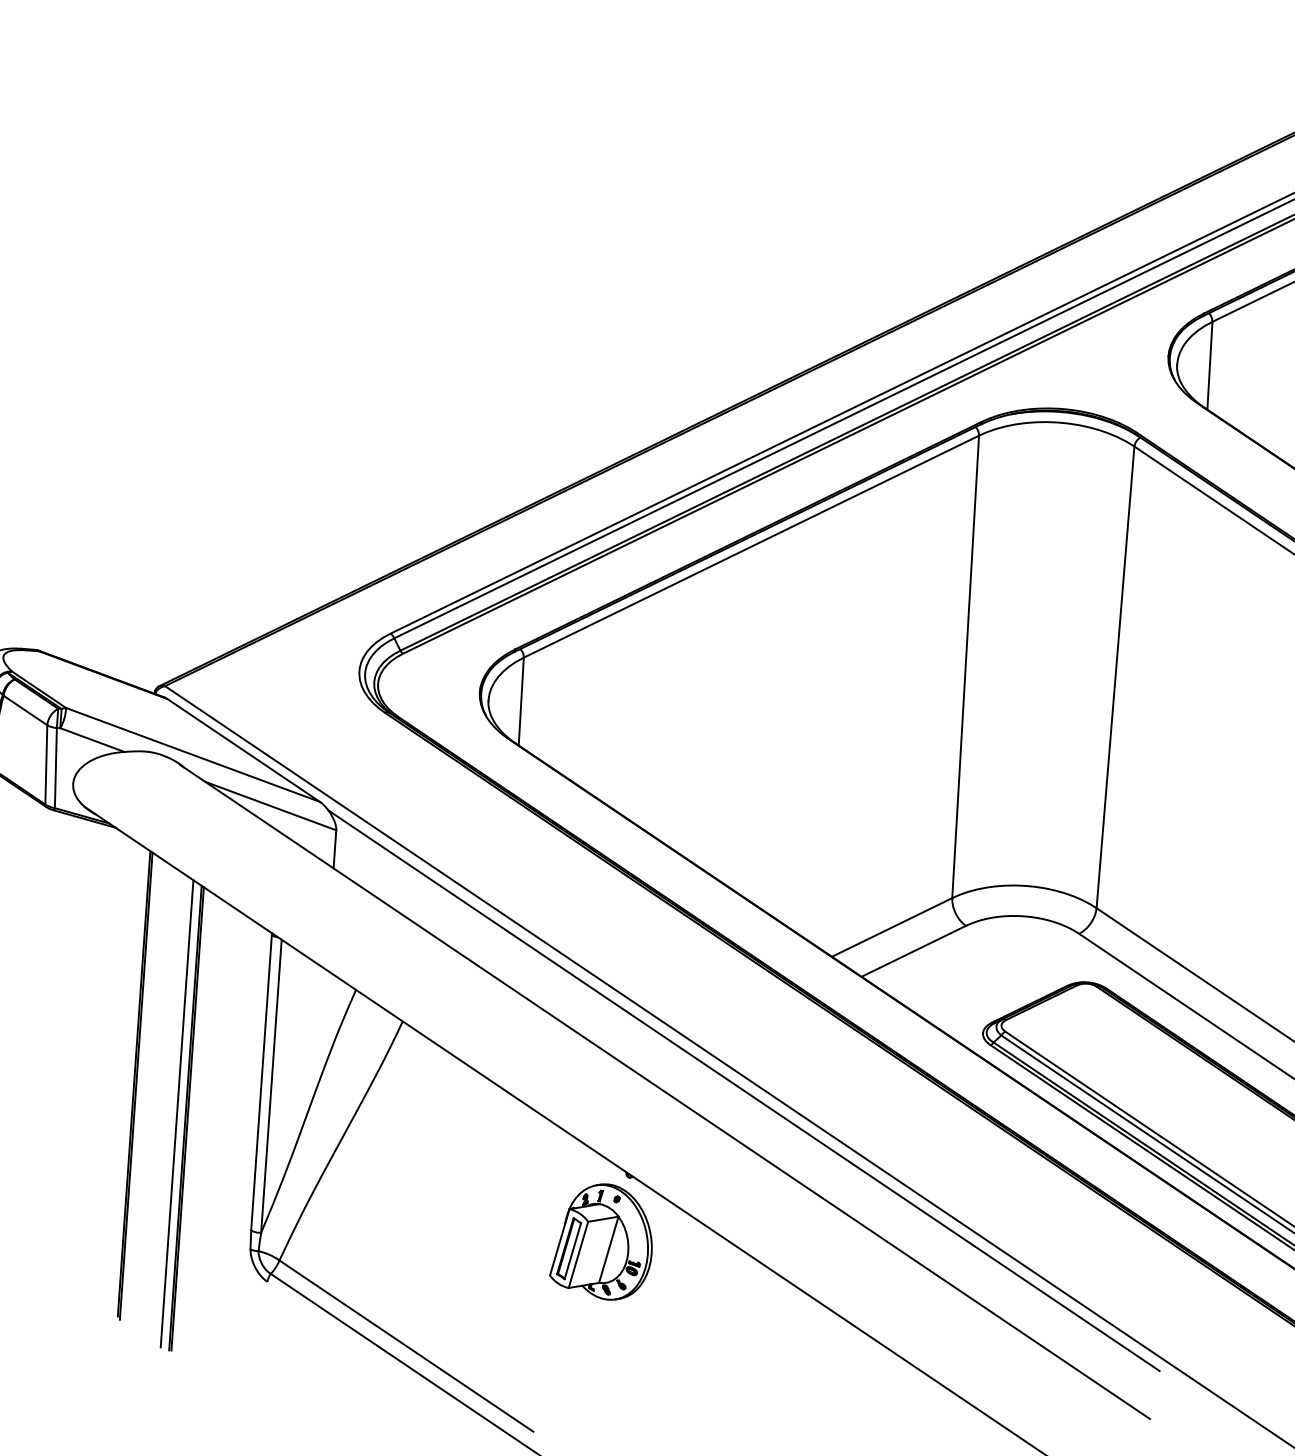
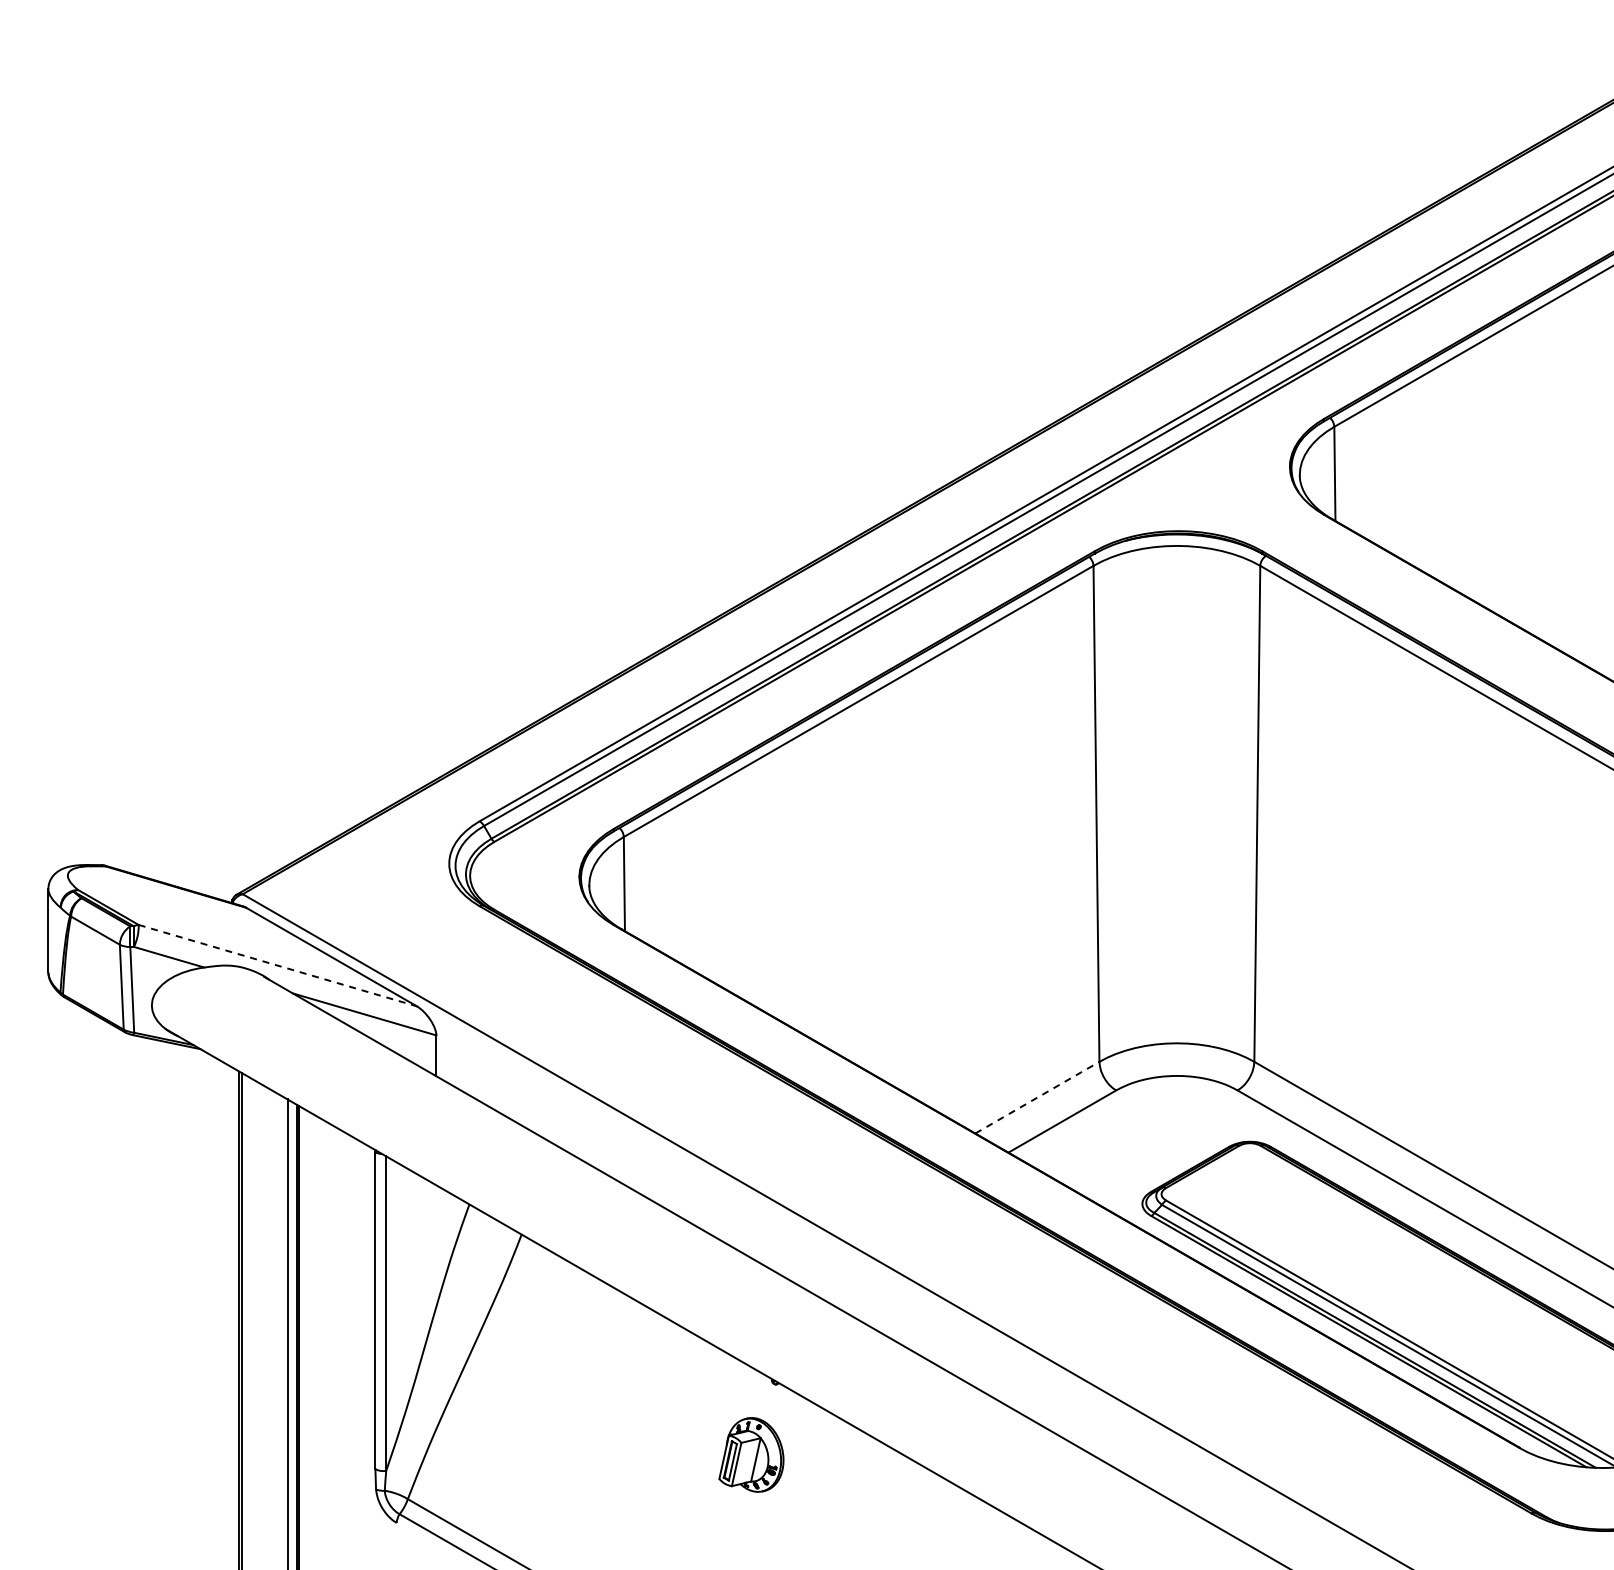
line: (192, 754) -> (277, 965), solid -> dashed
line: (892, 927) -> (1037, 1097), solid -> dashed
line: (744, 1090) -> (891, 1282), removed
part: (602, 1241) -> (751, 1454), size x0.6

